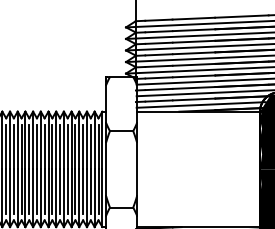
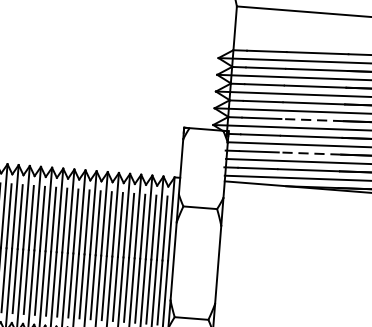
line: (193, 64) -> (311, 119), solid -> dashed
line: (193, 87) -> (309, 152), solid -> dashed

